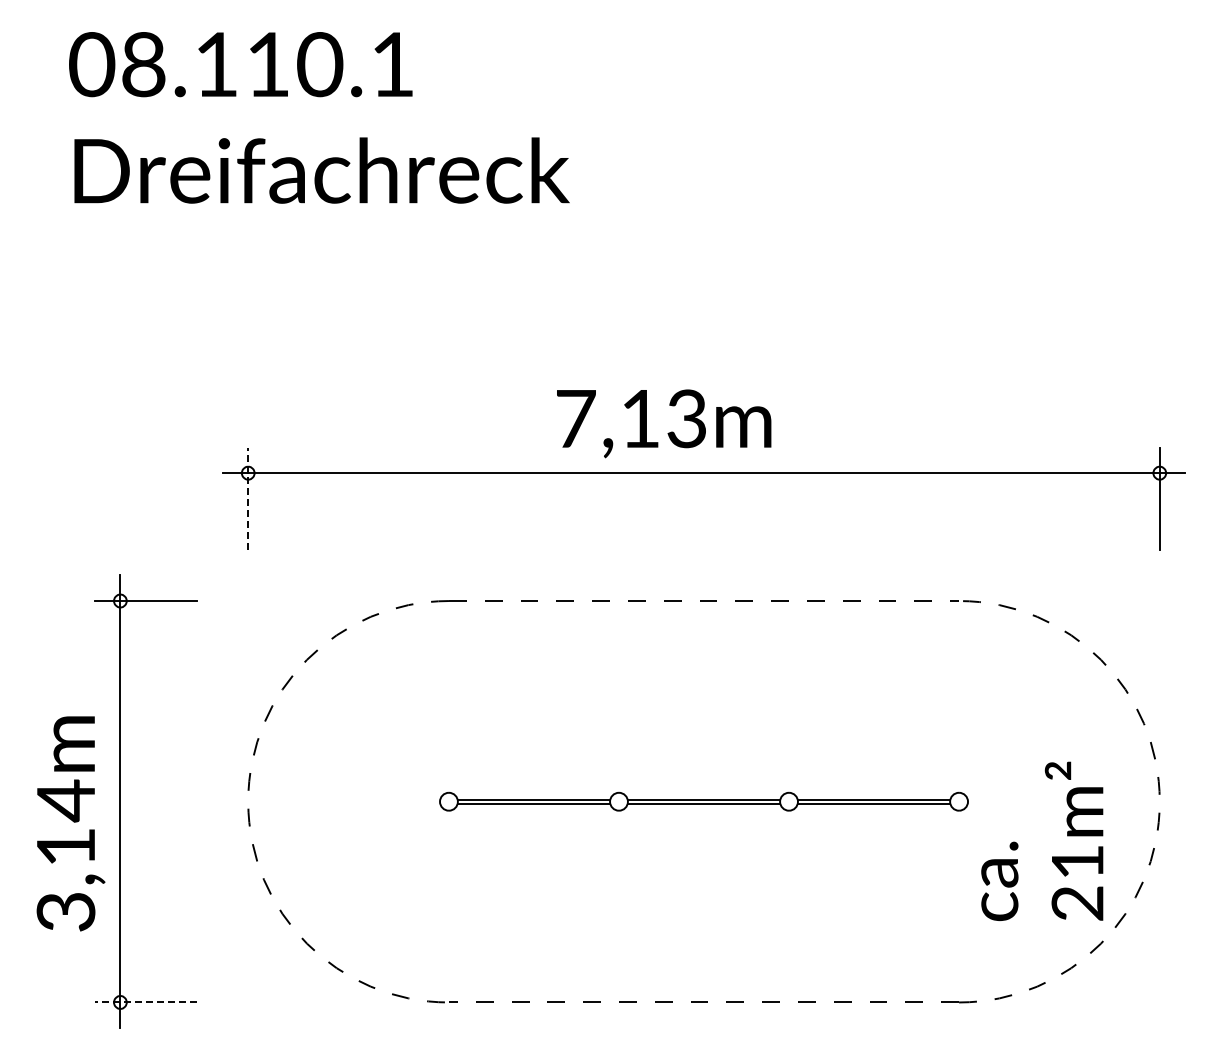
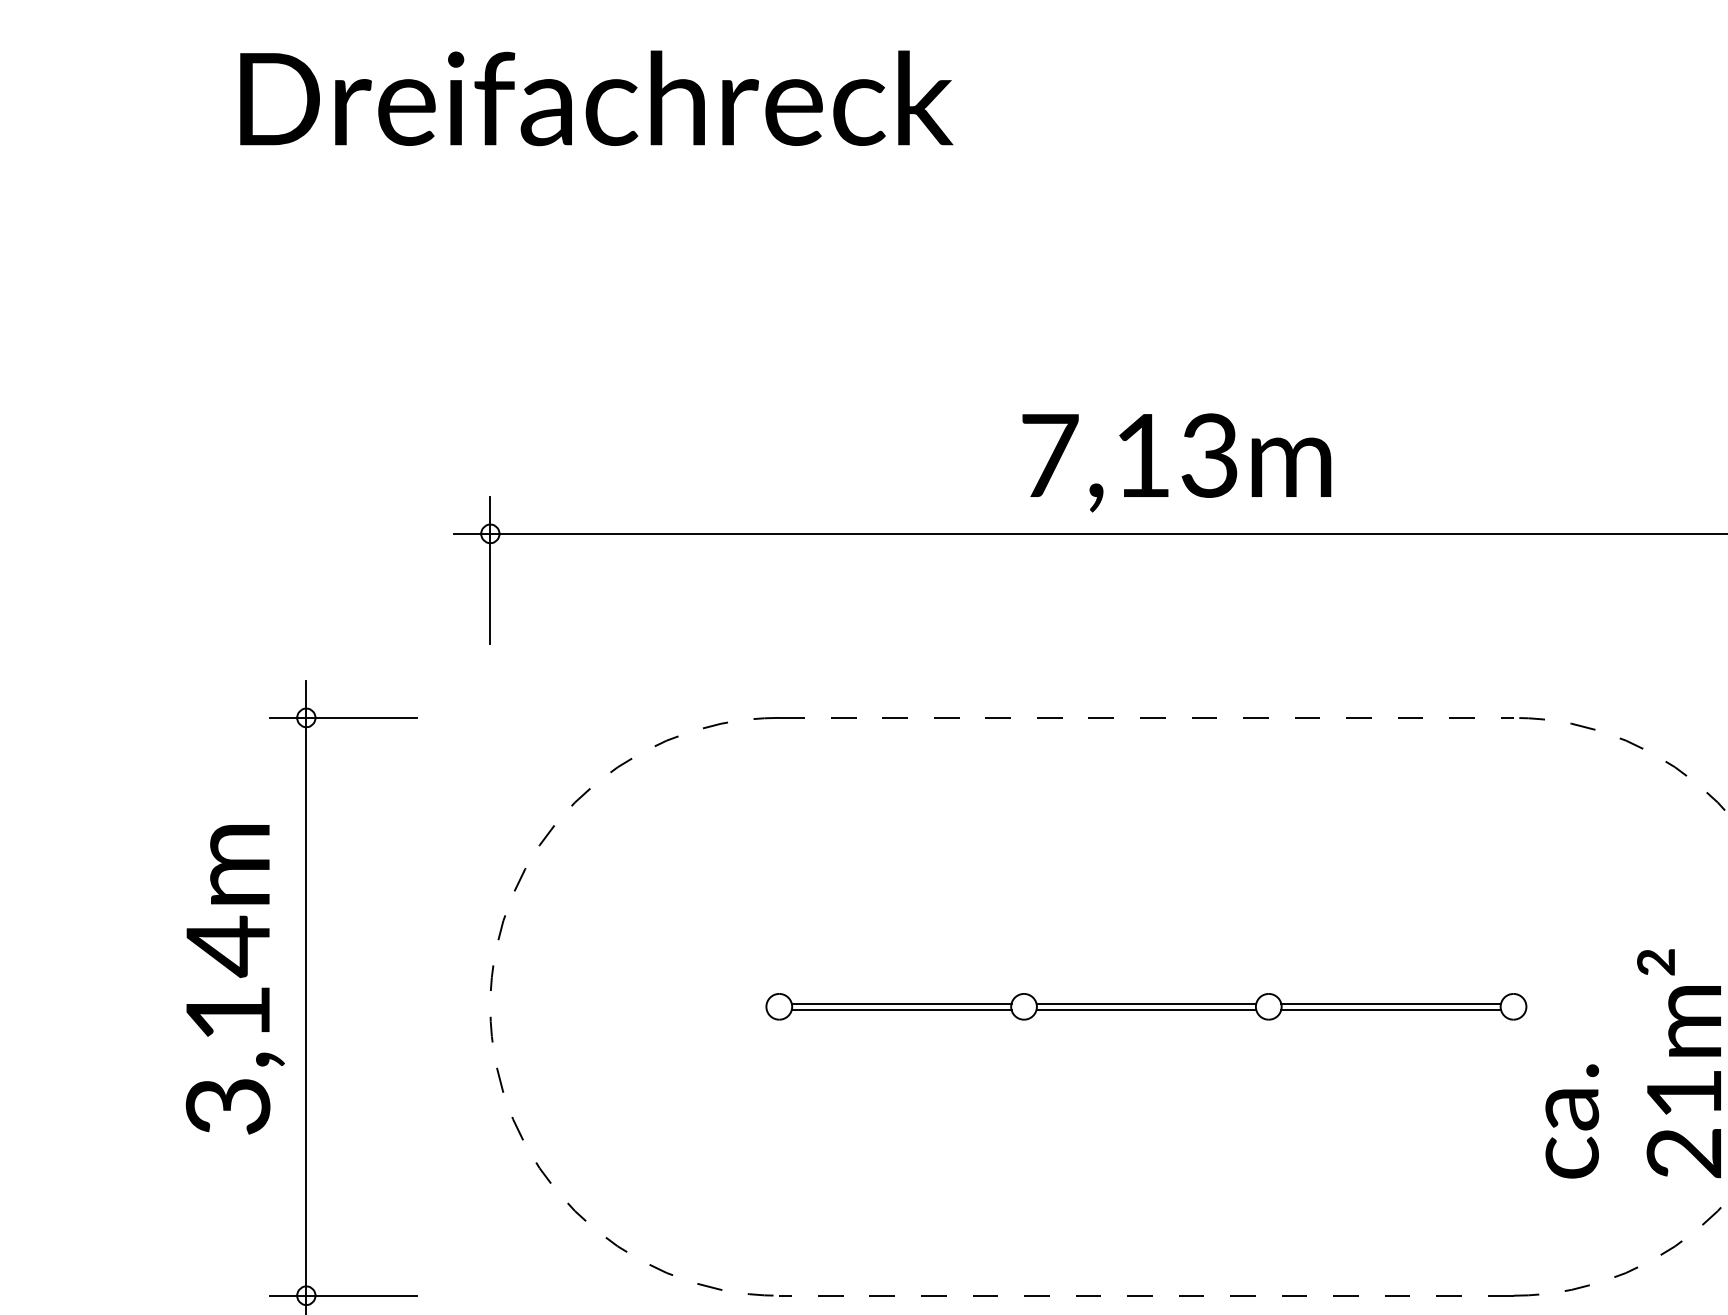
text: (664, 423) -> (1177, 462), moved
line: (248, 498) -> (490, 570), dashed -> solid
text: (70, 823) -> (234, 979), moved
line: (145, 1002) -> (342, 1295), dashed -> solid

